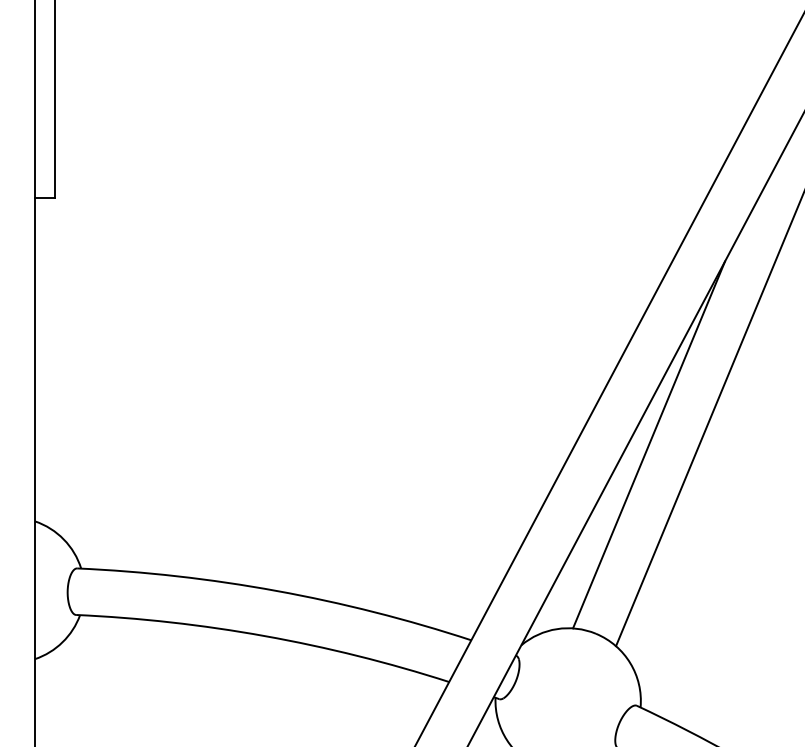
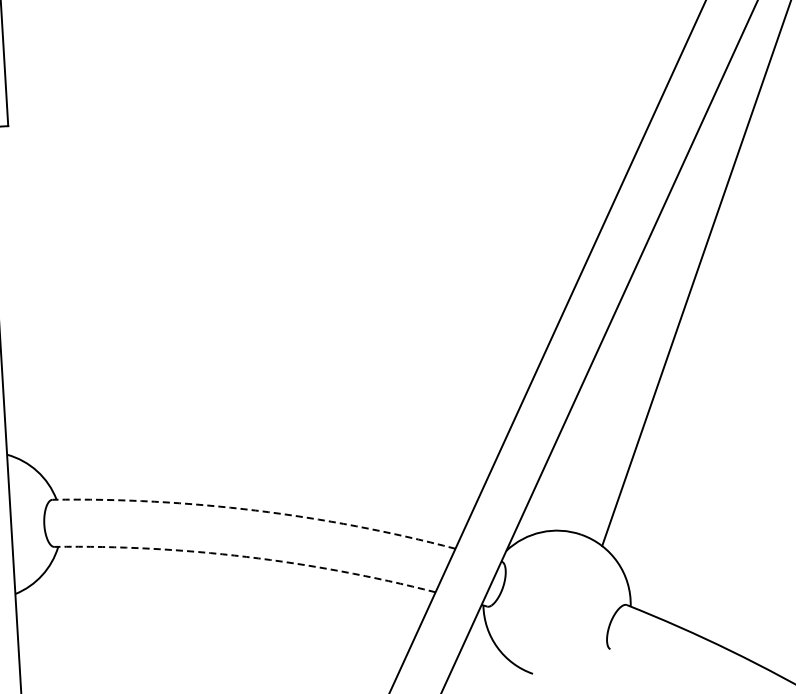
line: (649, 444) -> (623, 340), removed
arc: (276, 590) -> (255, 510), solid -> dashed
arc: (264, 636) -> (246, 557), solid -> dashed

